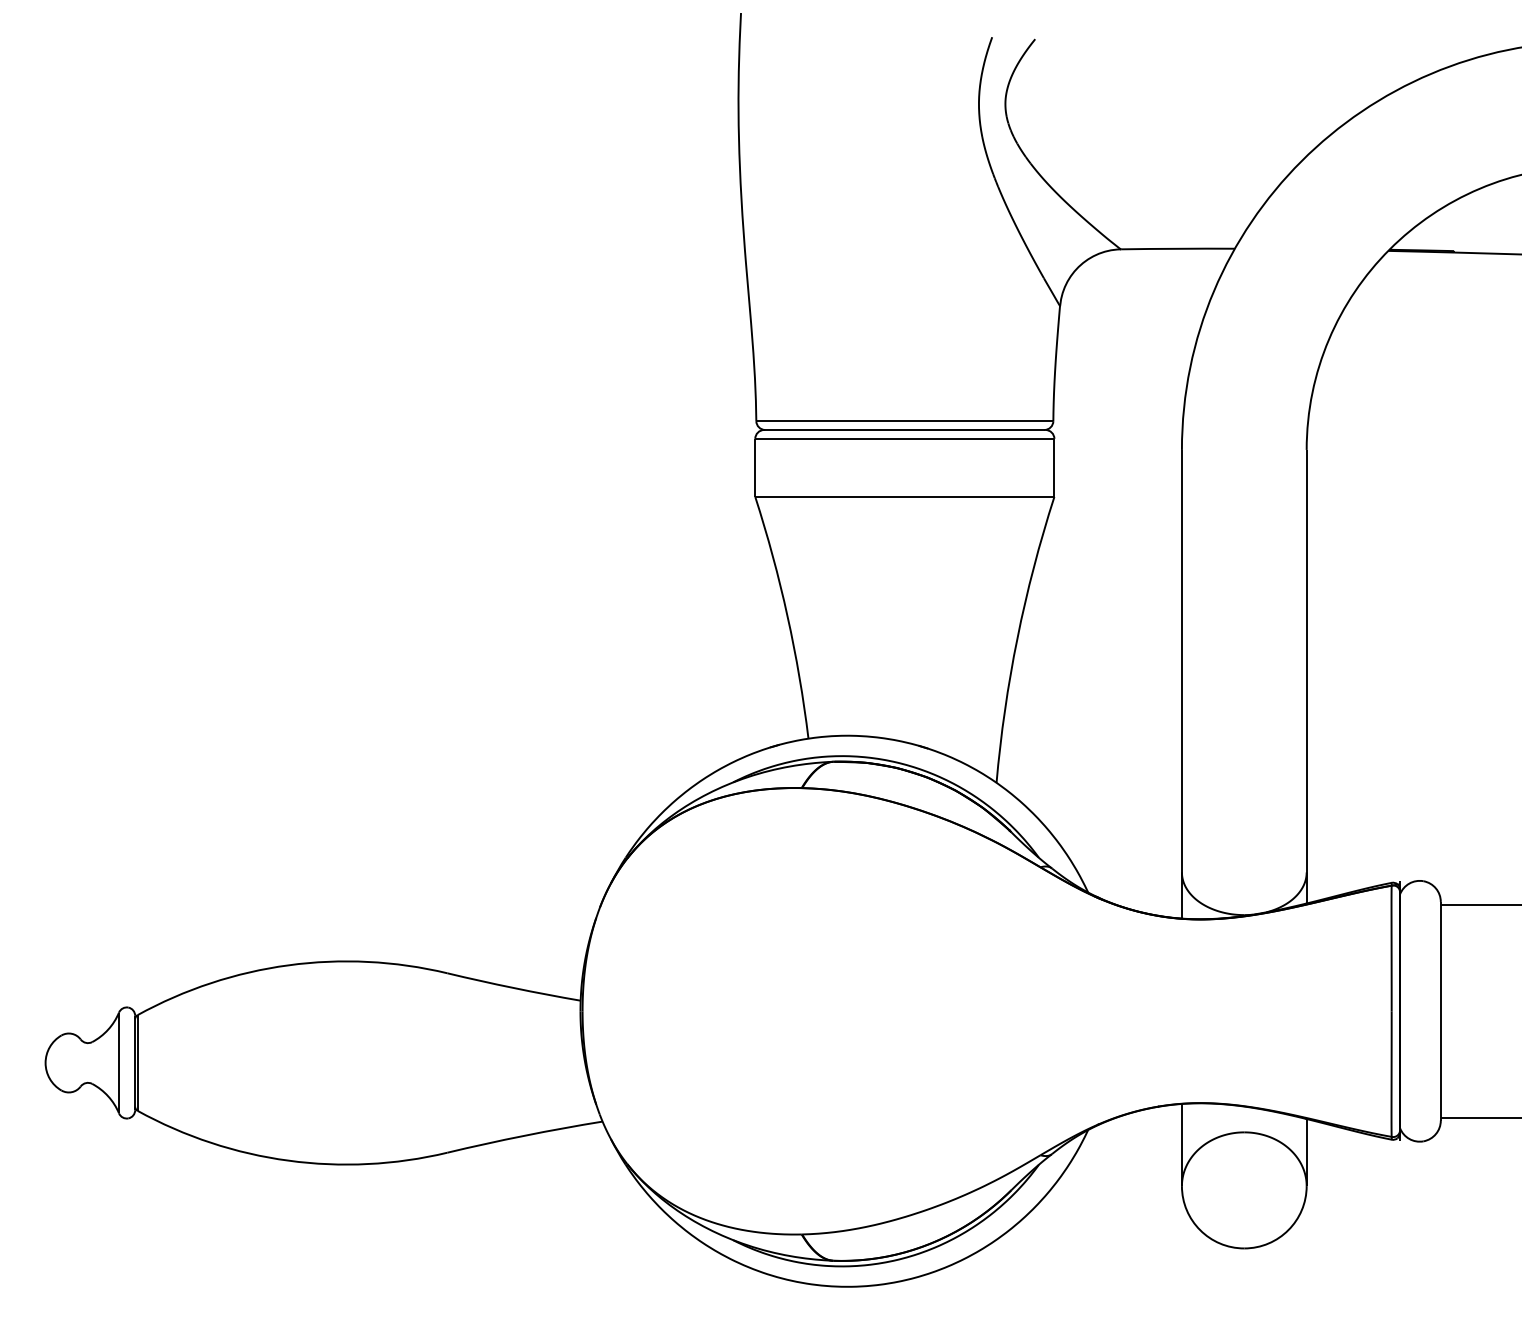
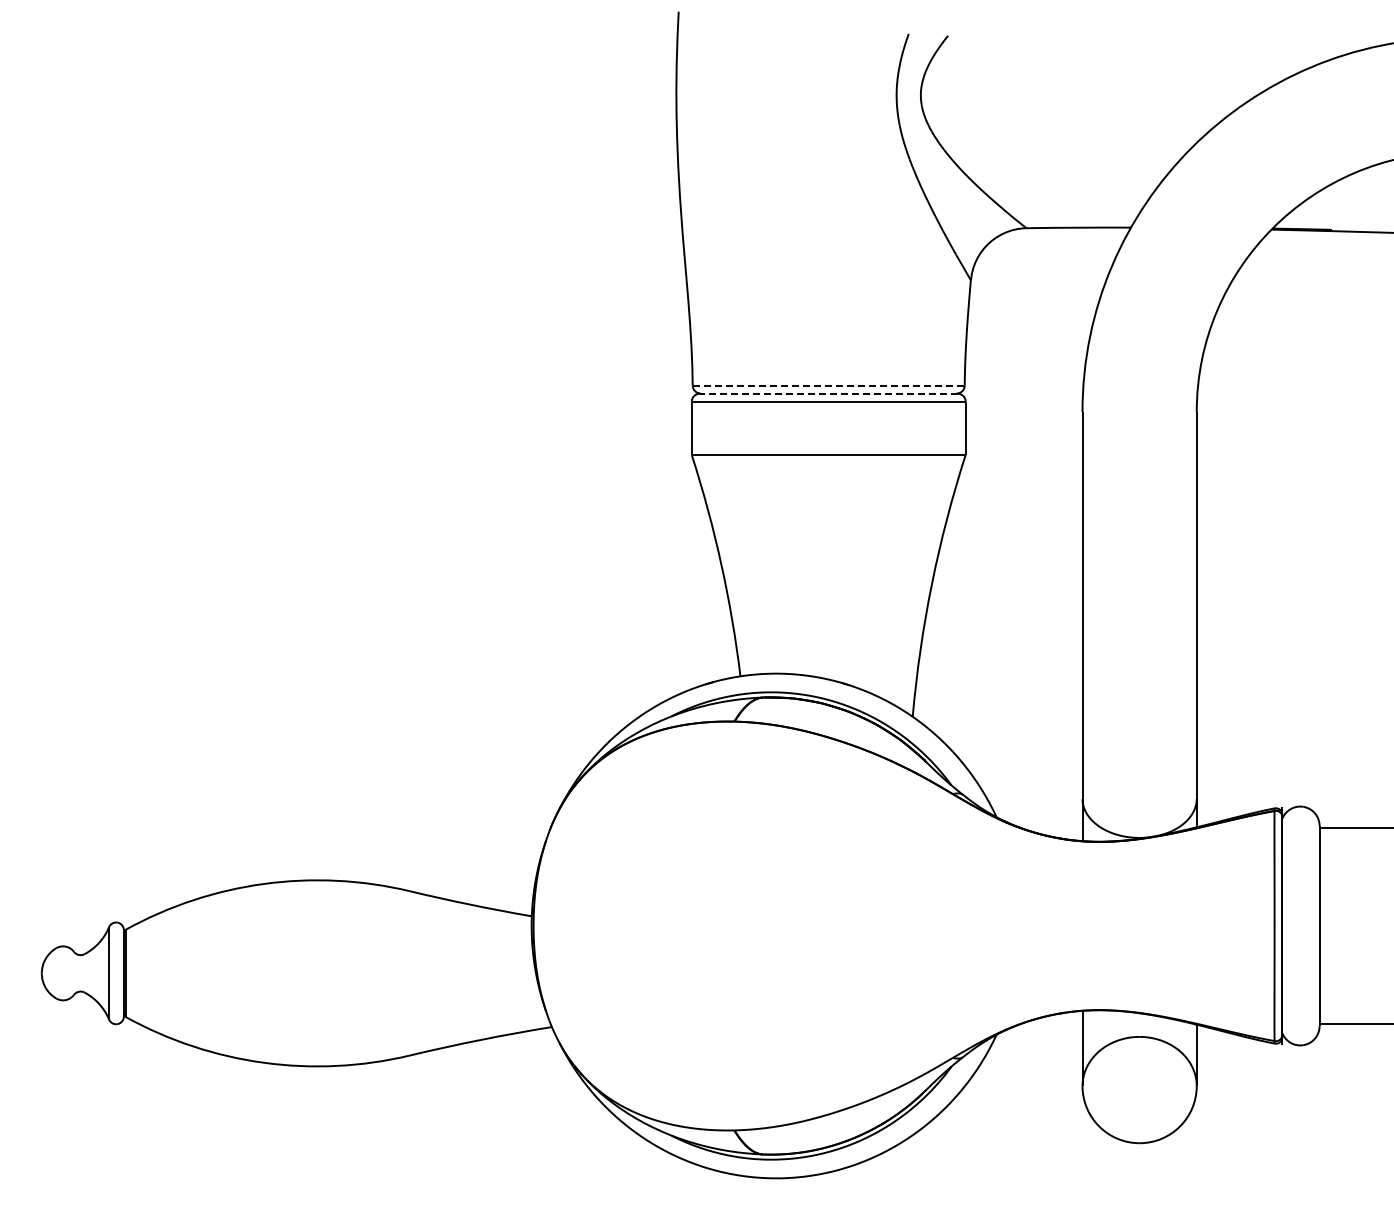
line: (905, 421) -> (829, 385), solid -> dashed
line: (904, 429) -> (828, 393), solid -> dashed

